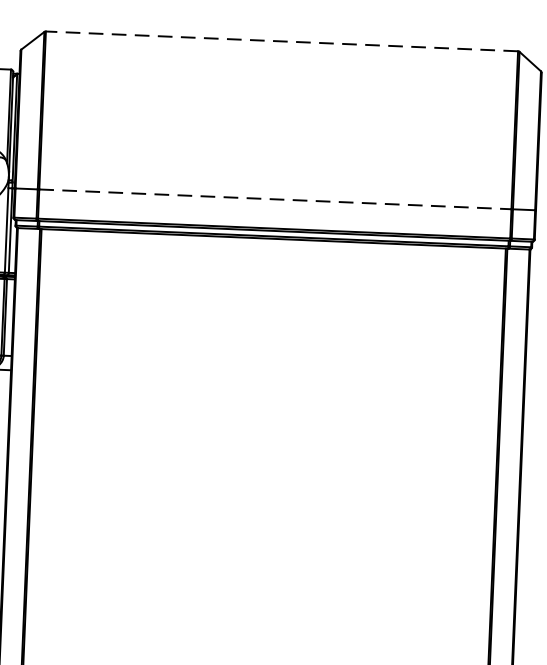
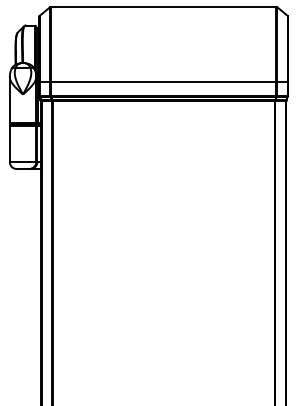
line: (281, 40) -> (163, 6), dashed -> solid
line: (274, 199) -> (163, 82), dashed -> solid

